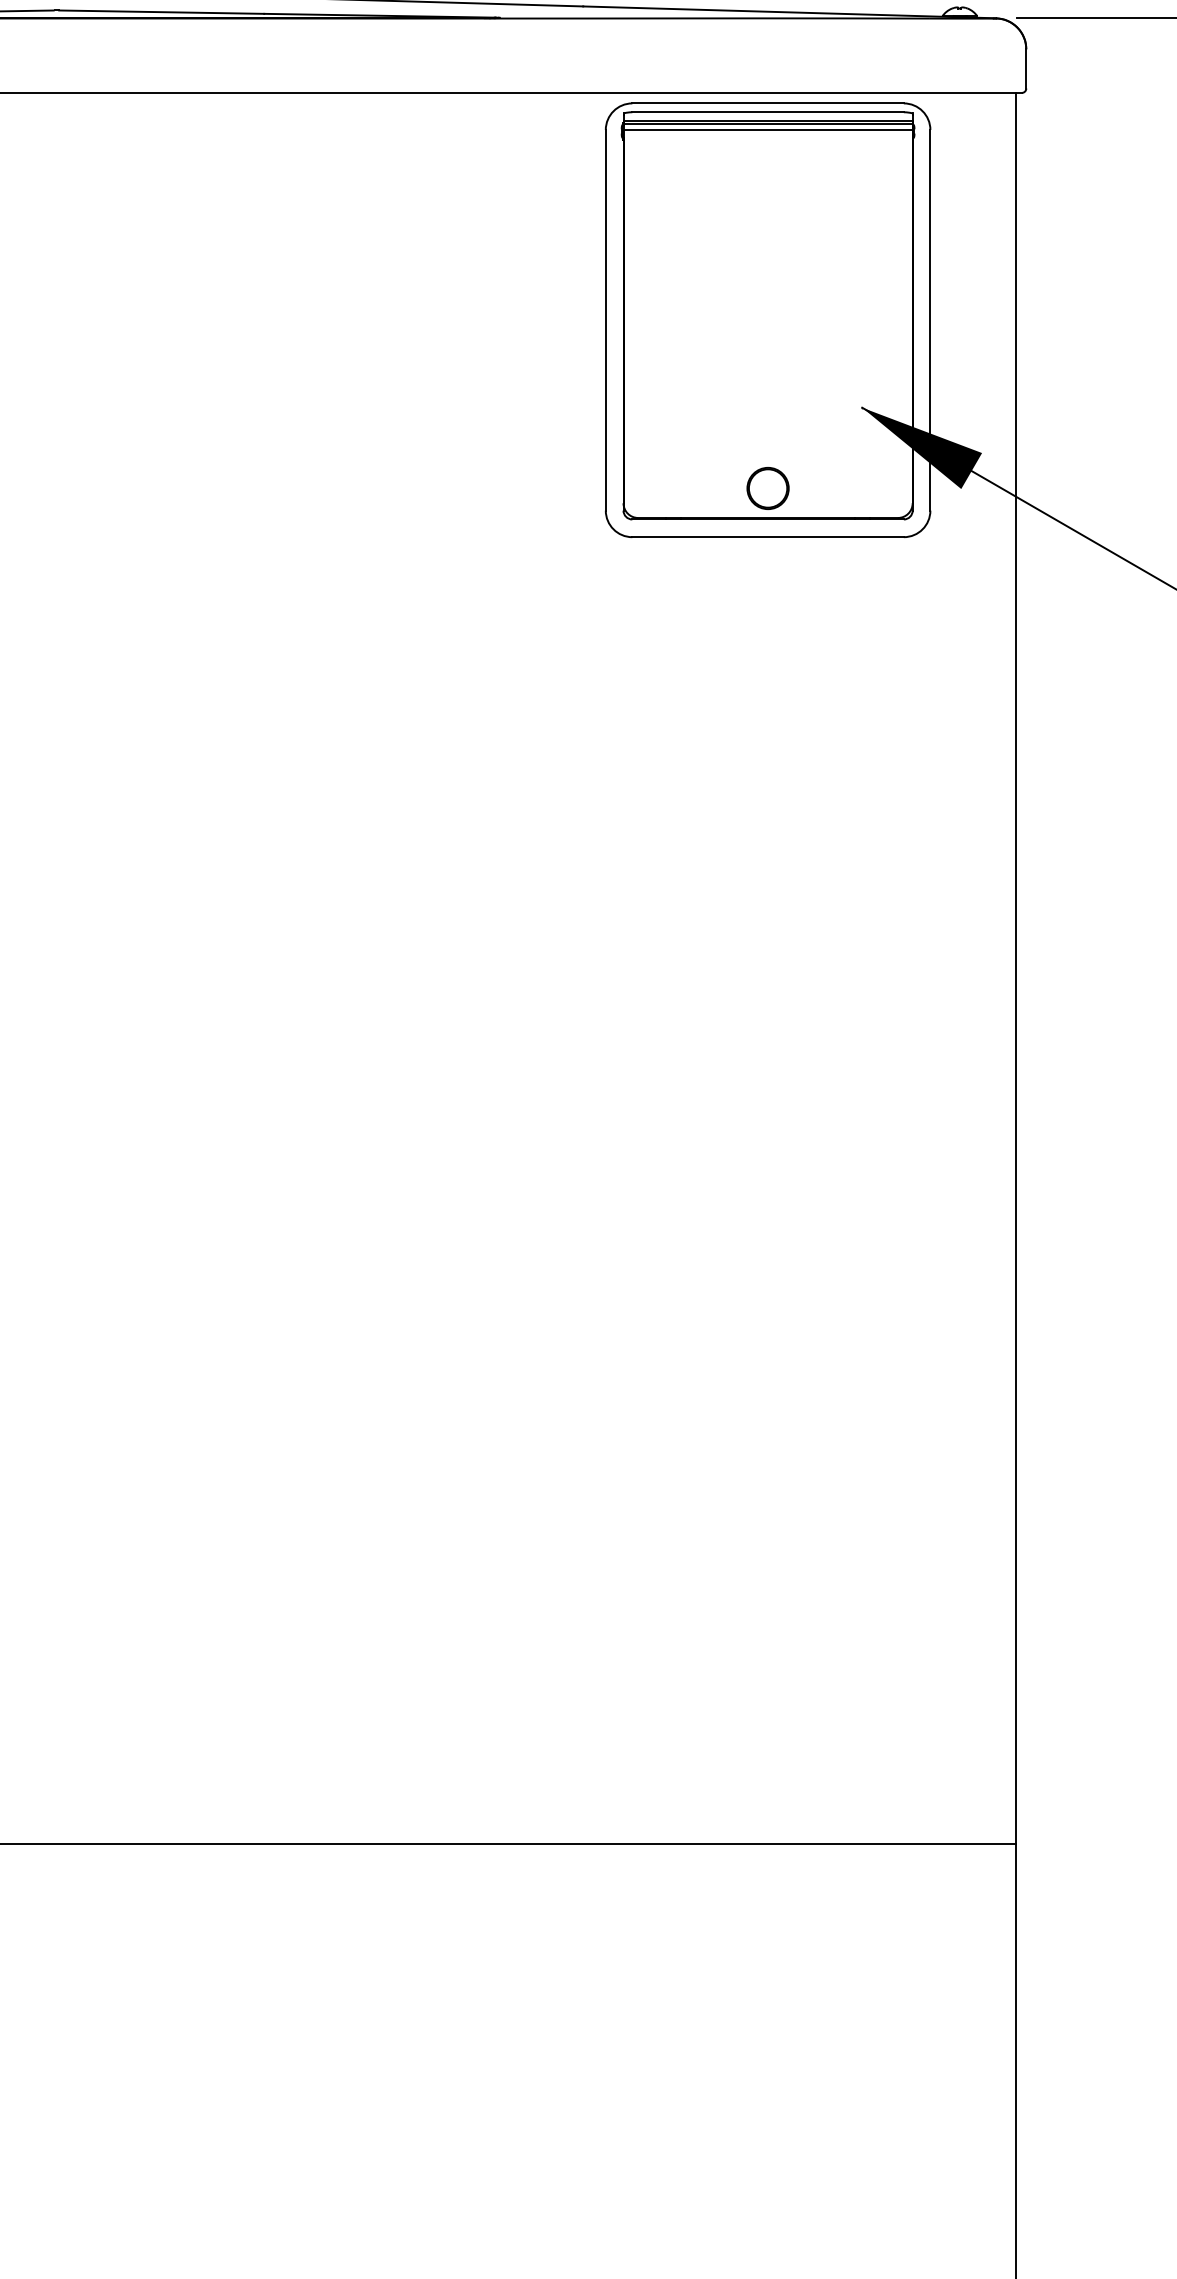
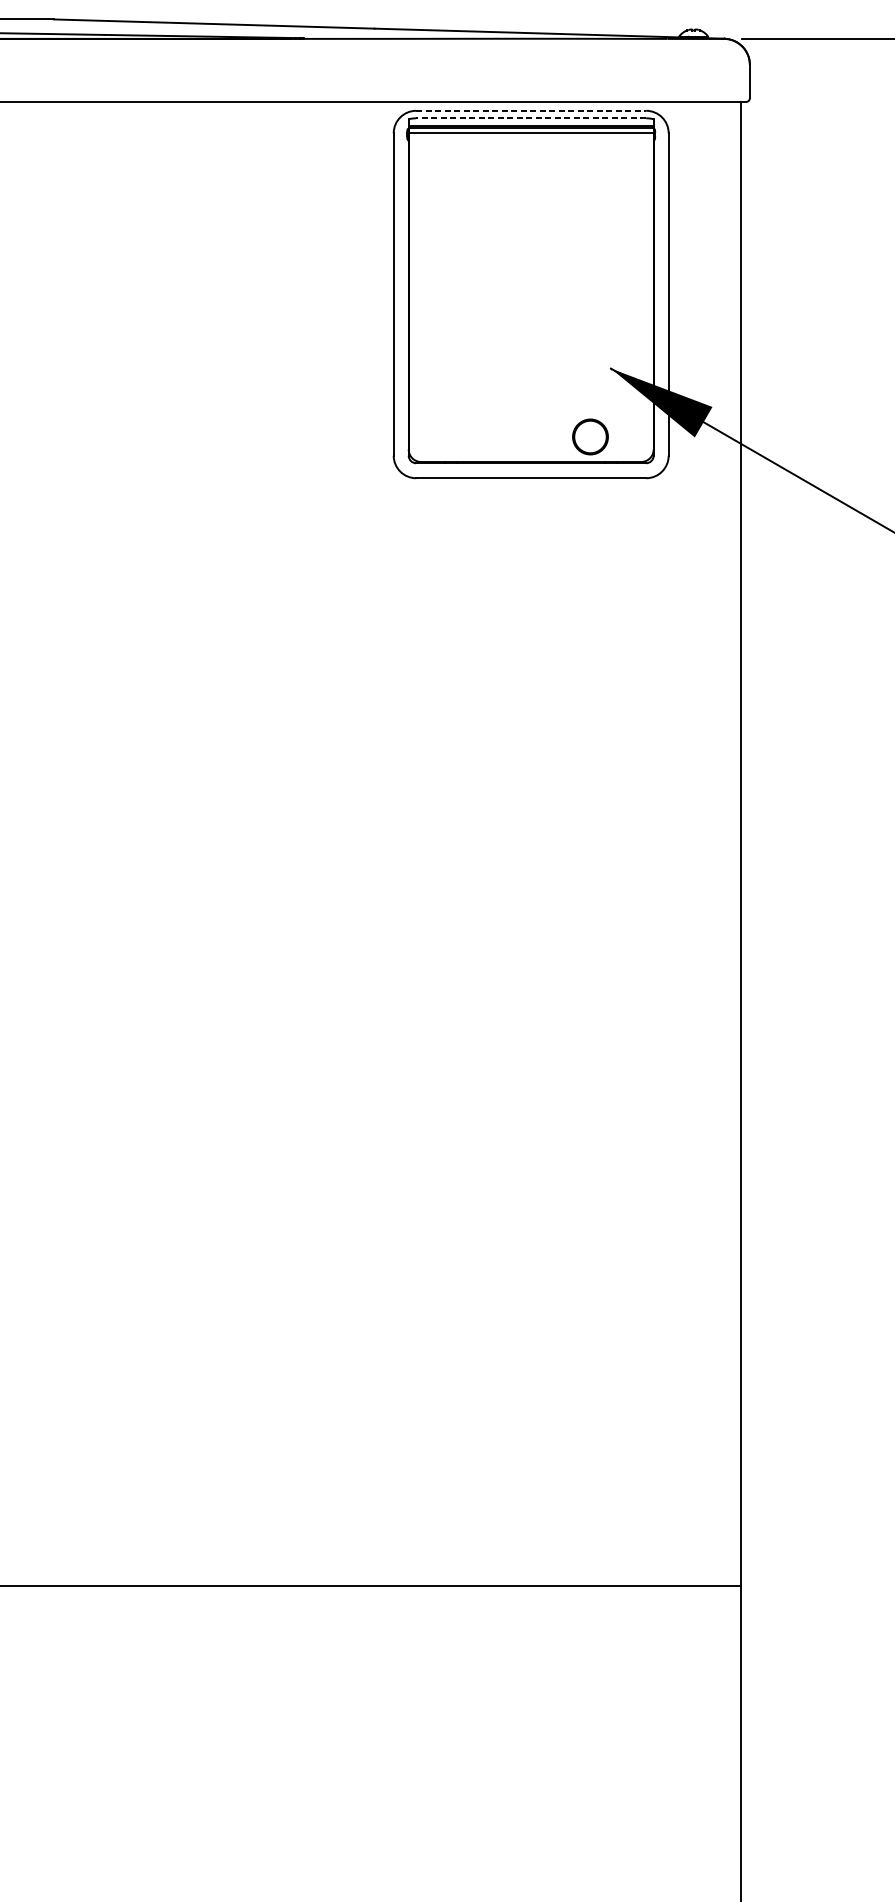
line: (768, 103) -> (531, 110), solid -> dashed
line: (768, 112) -> (531, 118), solid -> dashed
circle: (767, 488) -> (589, 437), moved

